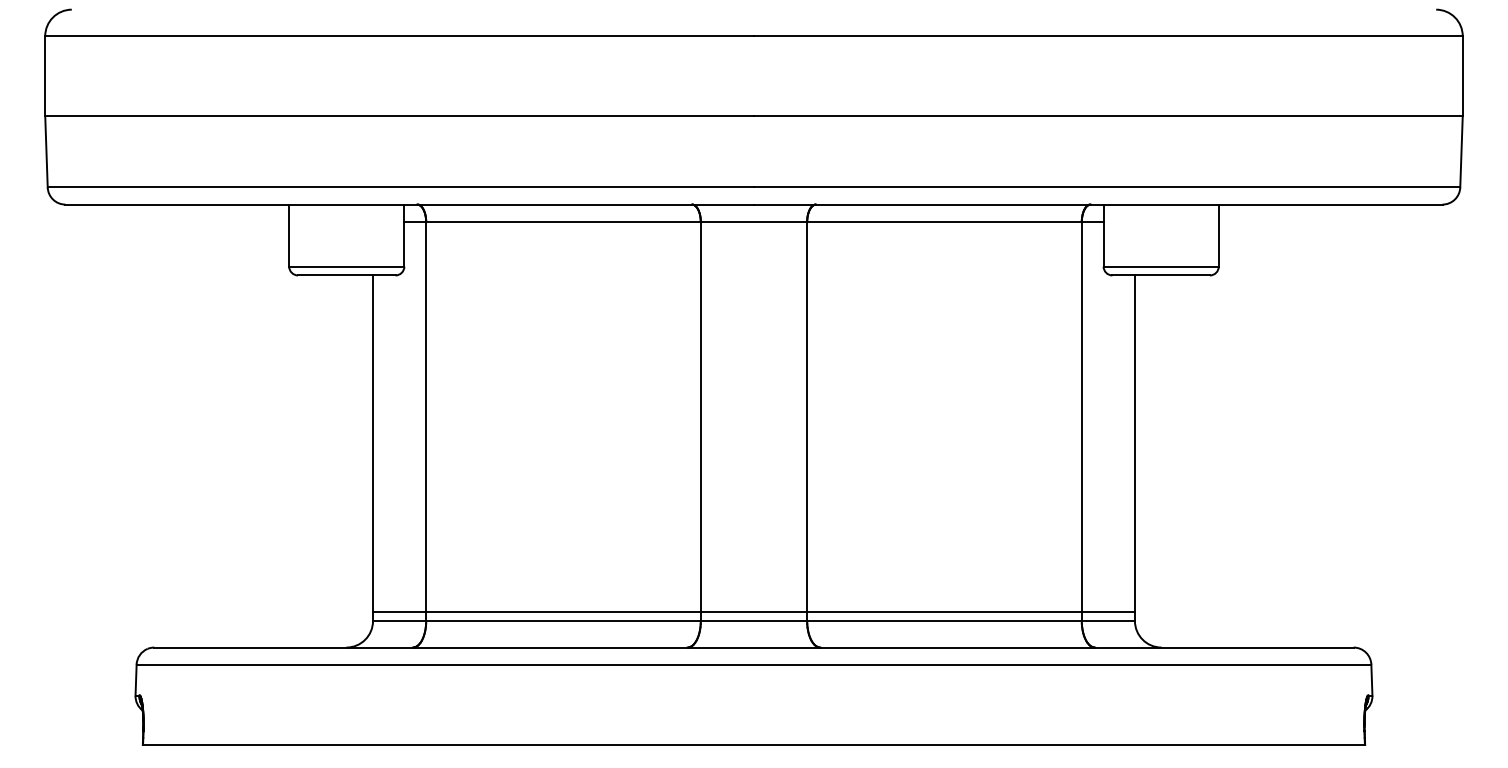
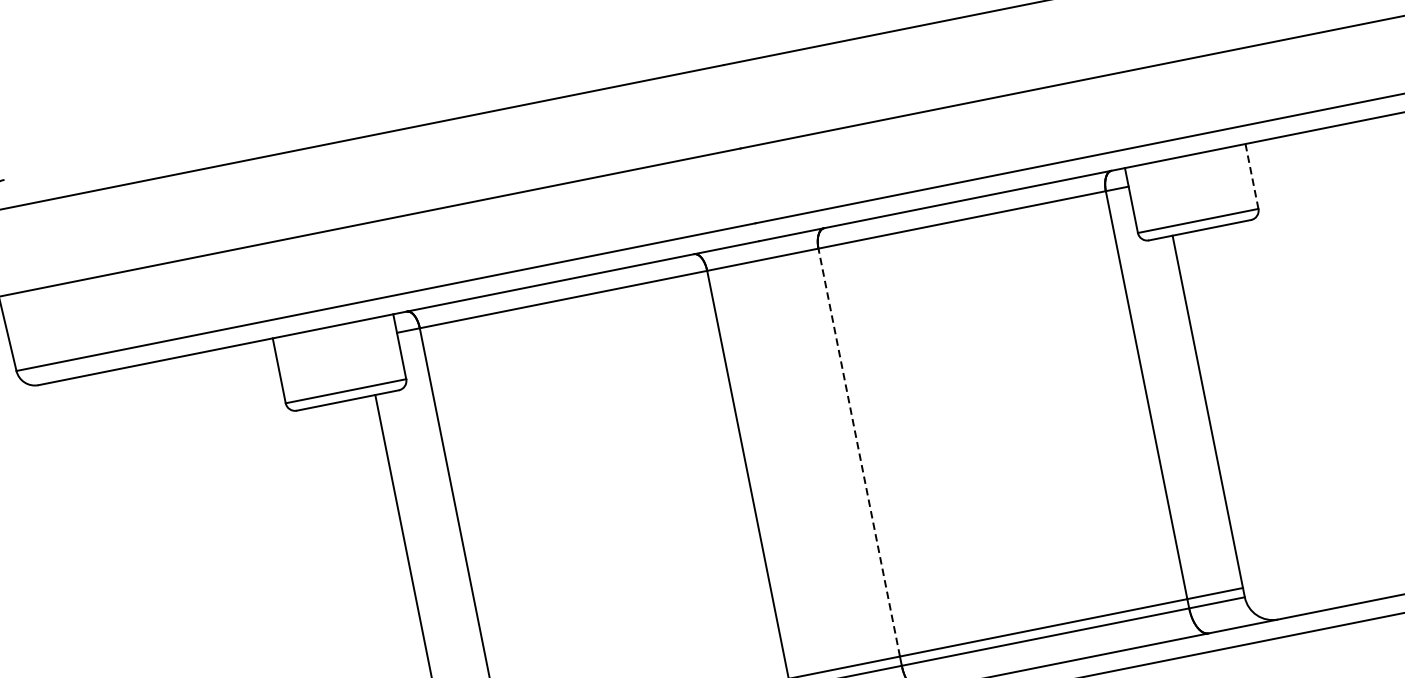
line: (1218, 236) -> (1251, 177), solid -> dashed
line: (807, 417) -> (859, 452), solid -> dashed

